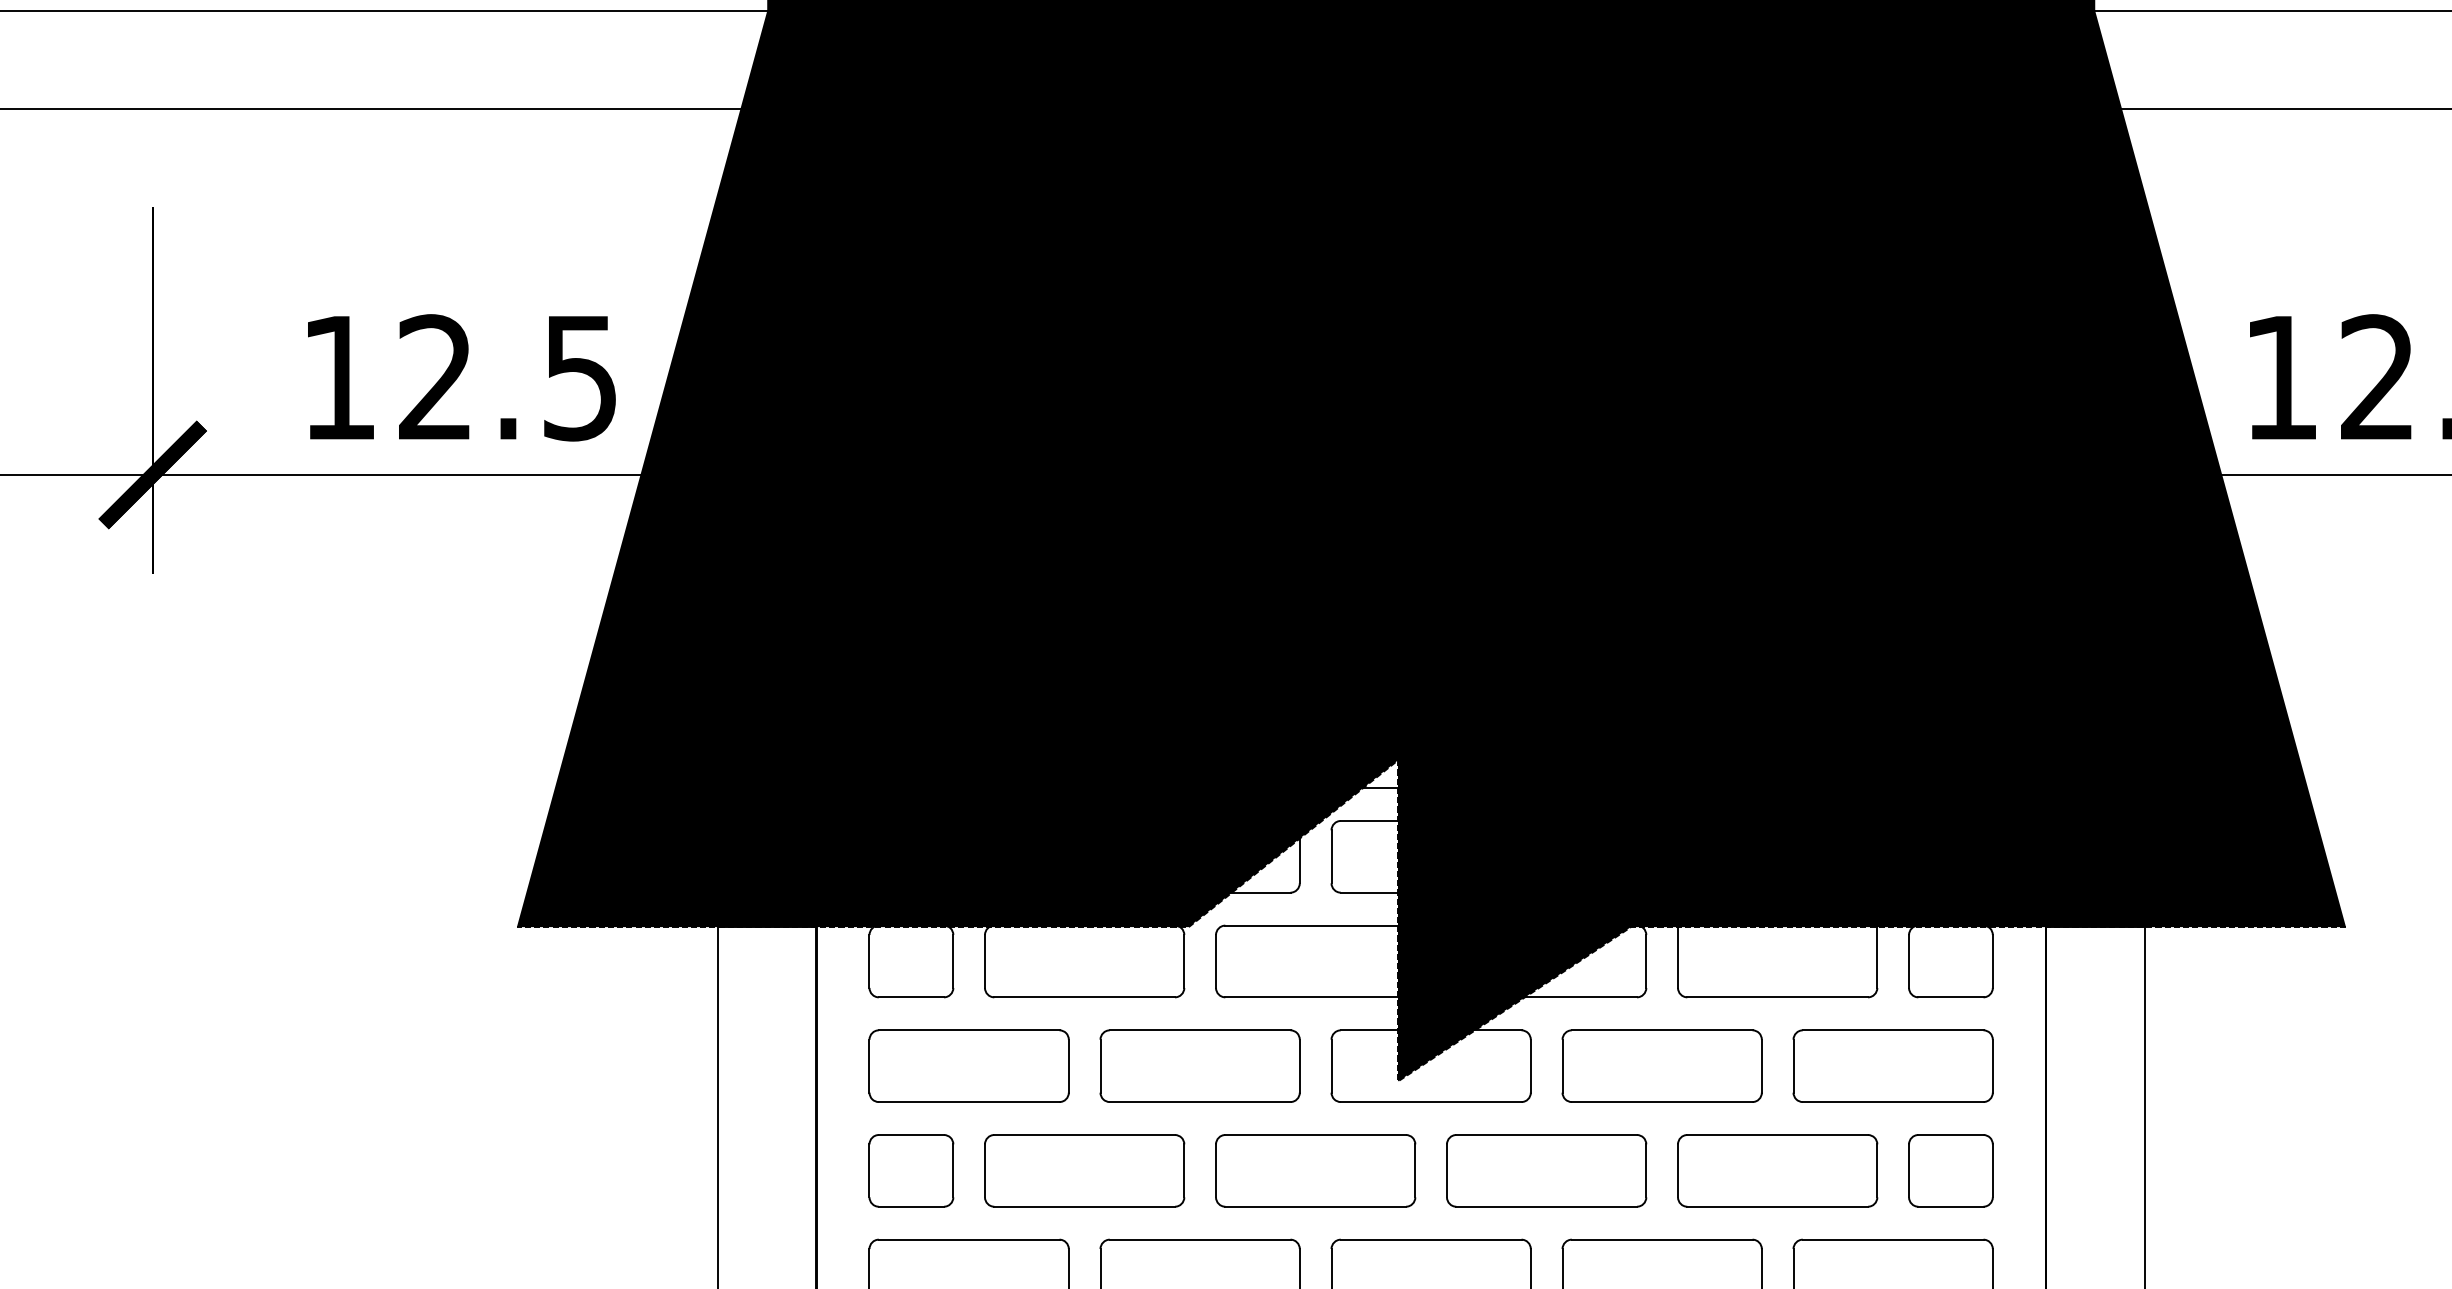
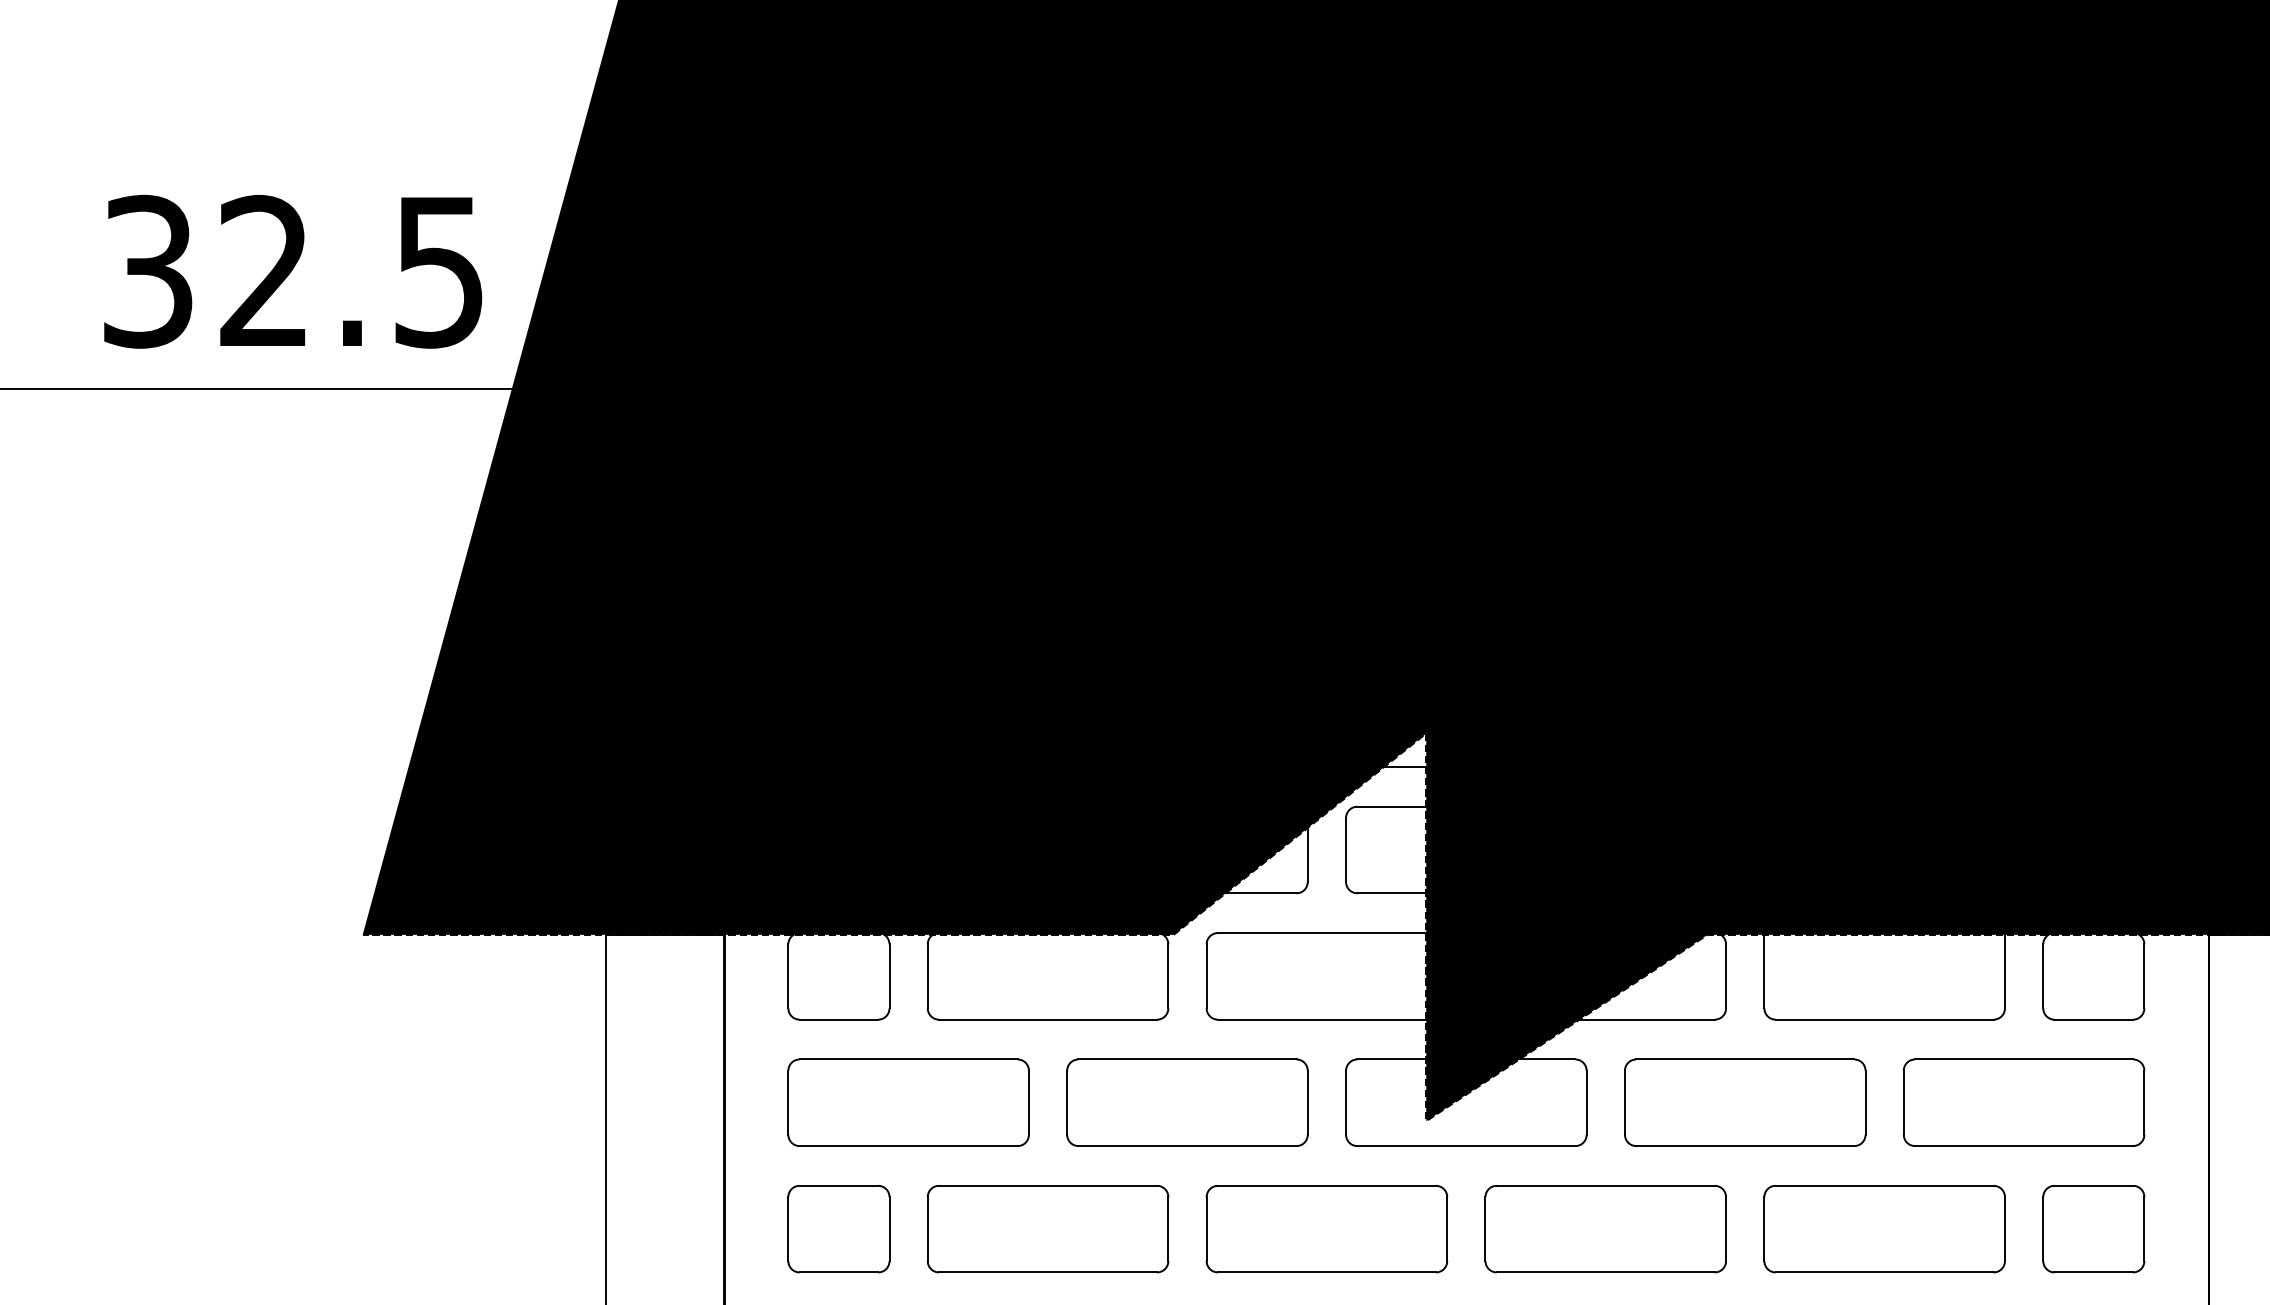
text: (338, 377) -> (147, 271), 12.5 -> 32.5

